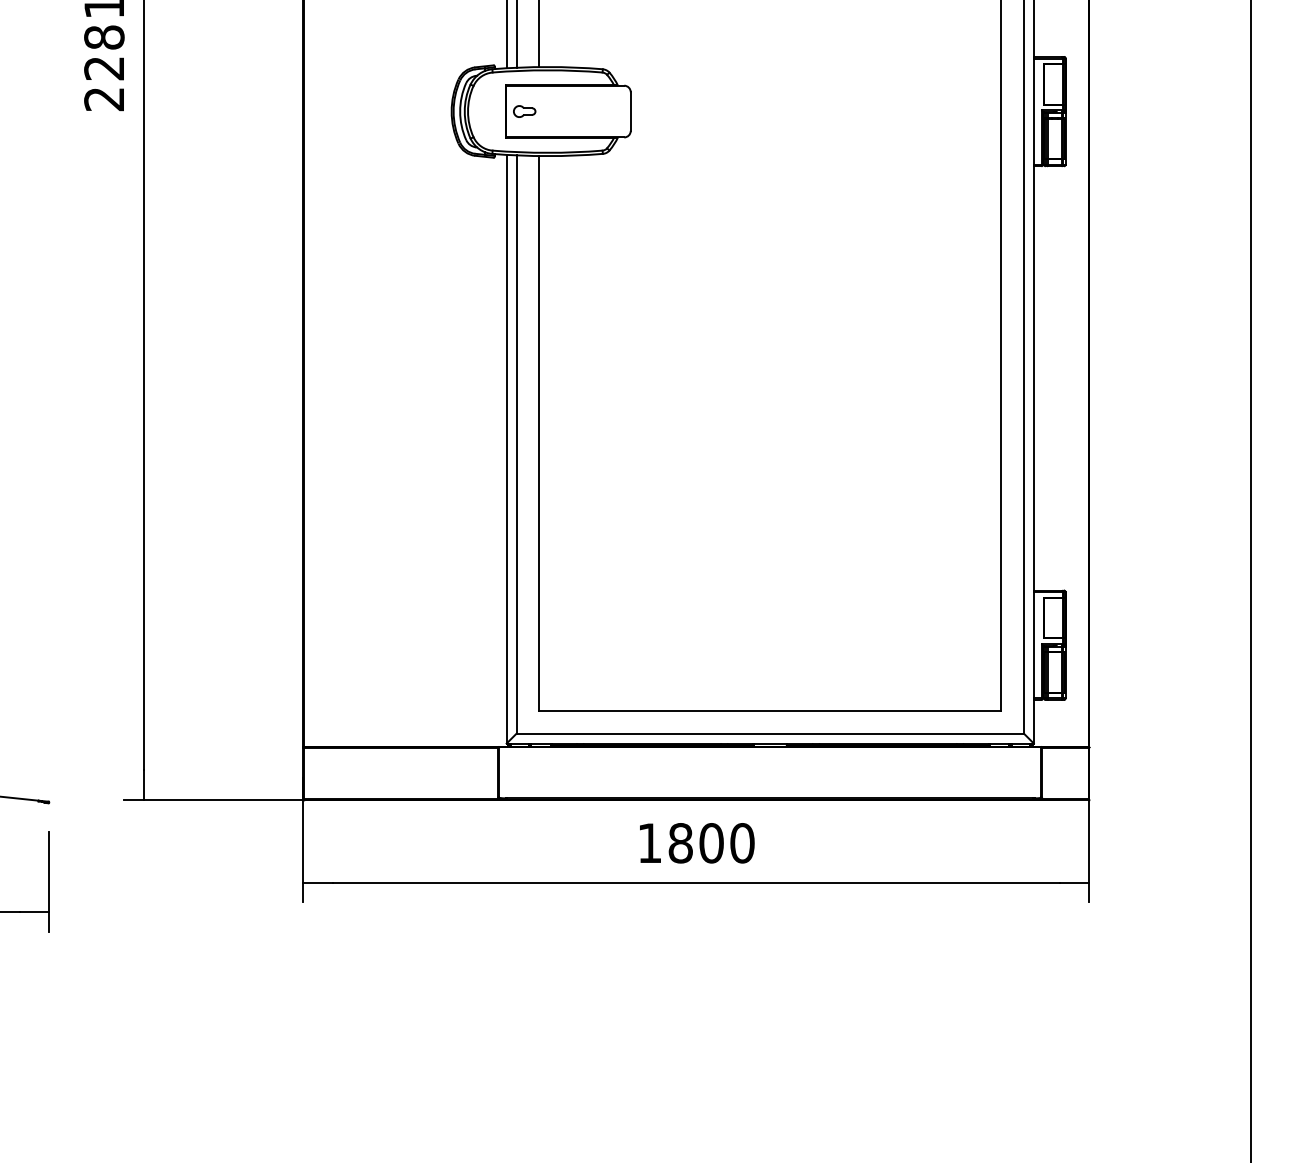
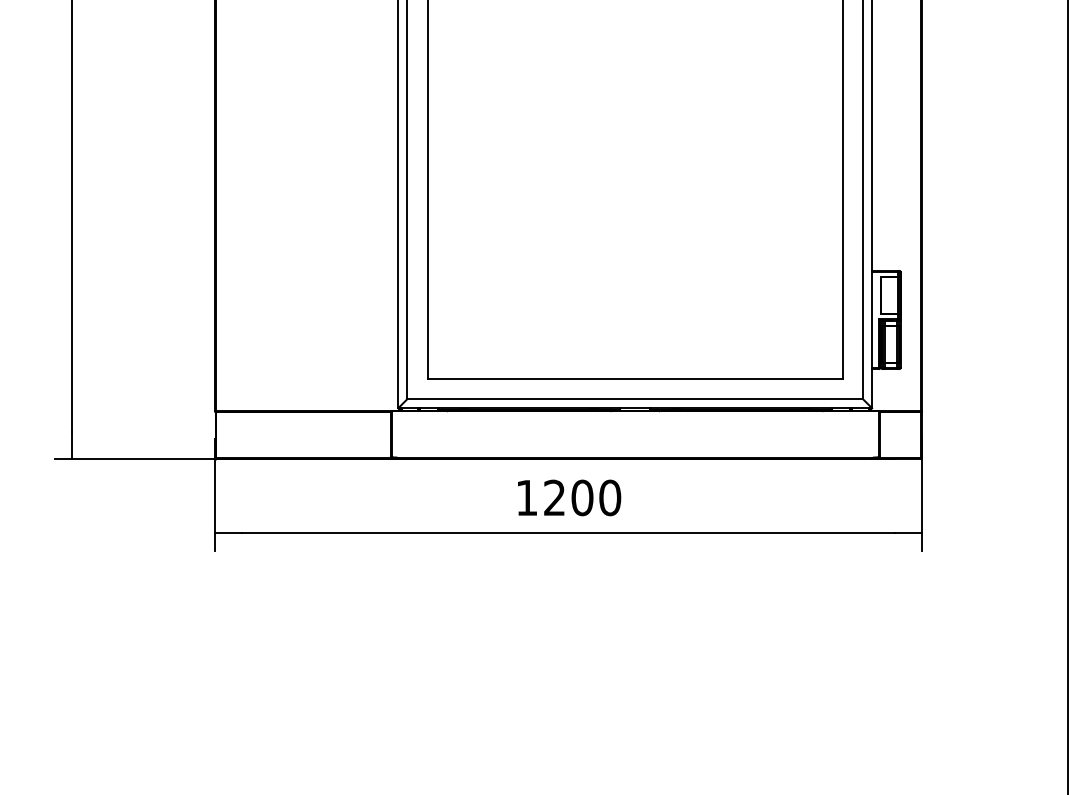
text: (680, 843) -> (554, 498), 1800 -> 1200

